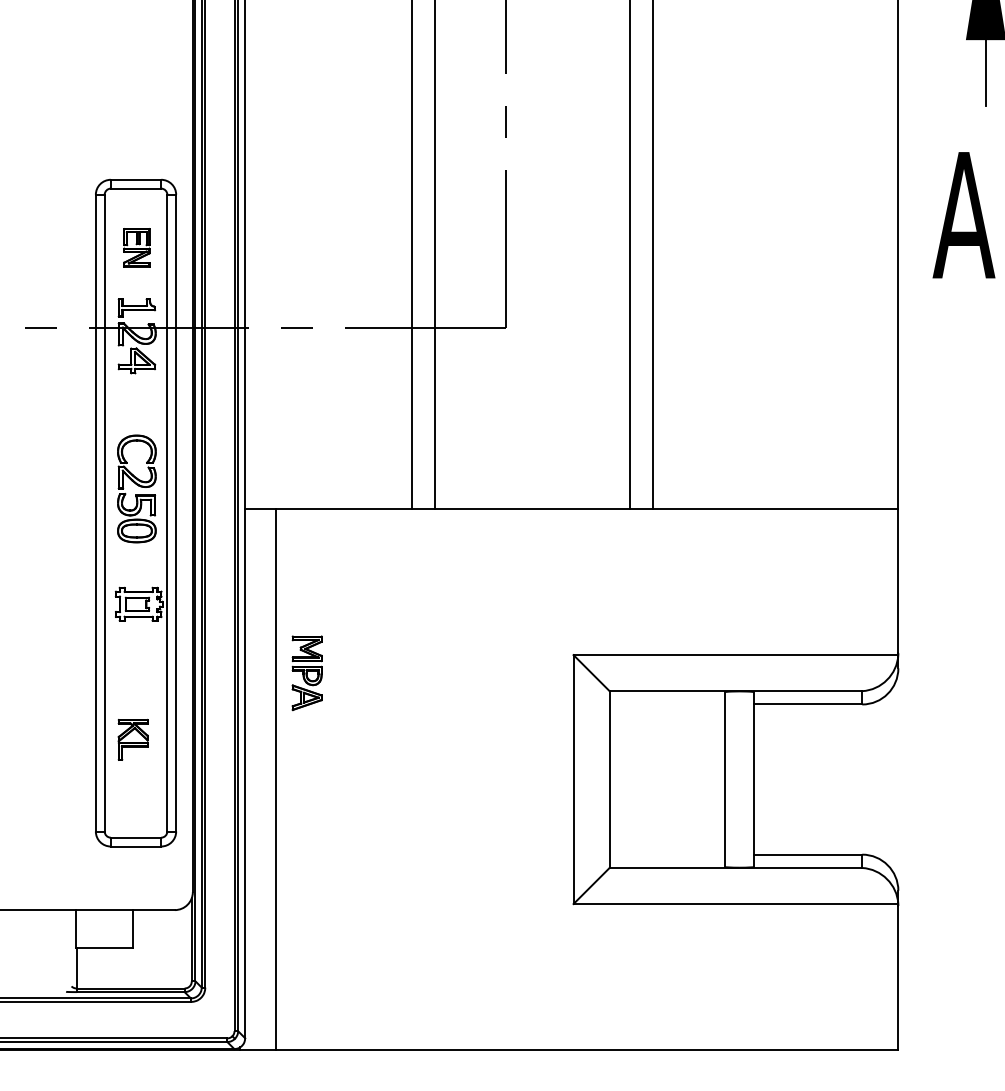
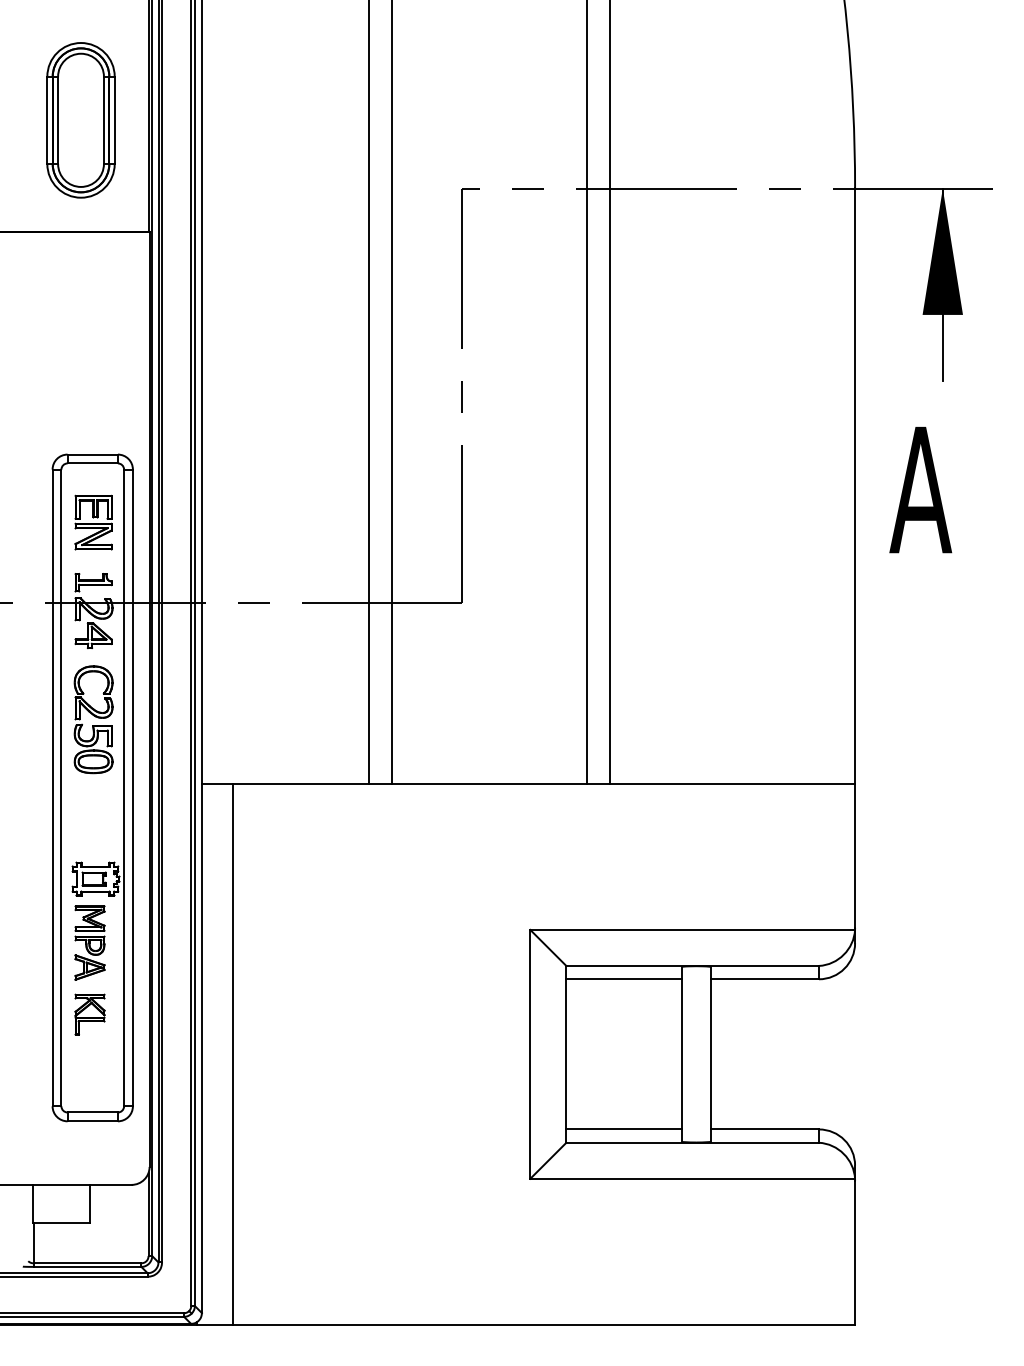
part: (136, 247) -> (93, 522), size x1.43
part: (136, 488) -> (93, 719), moved
part: (306, 672) -> (89, 942), moved
line: (666, 704) -> (623, 979), added
line: (666, 854) -> (623, 1129), added

